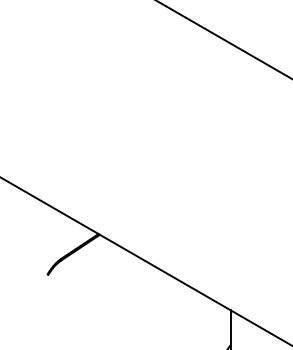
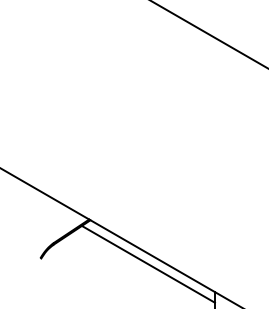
line: (160, 280) -> (148, 263), added

